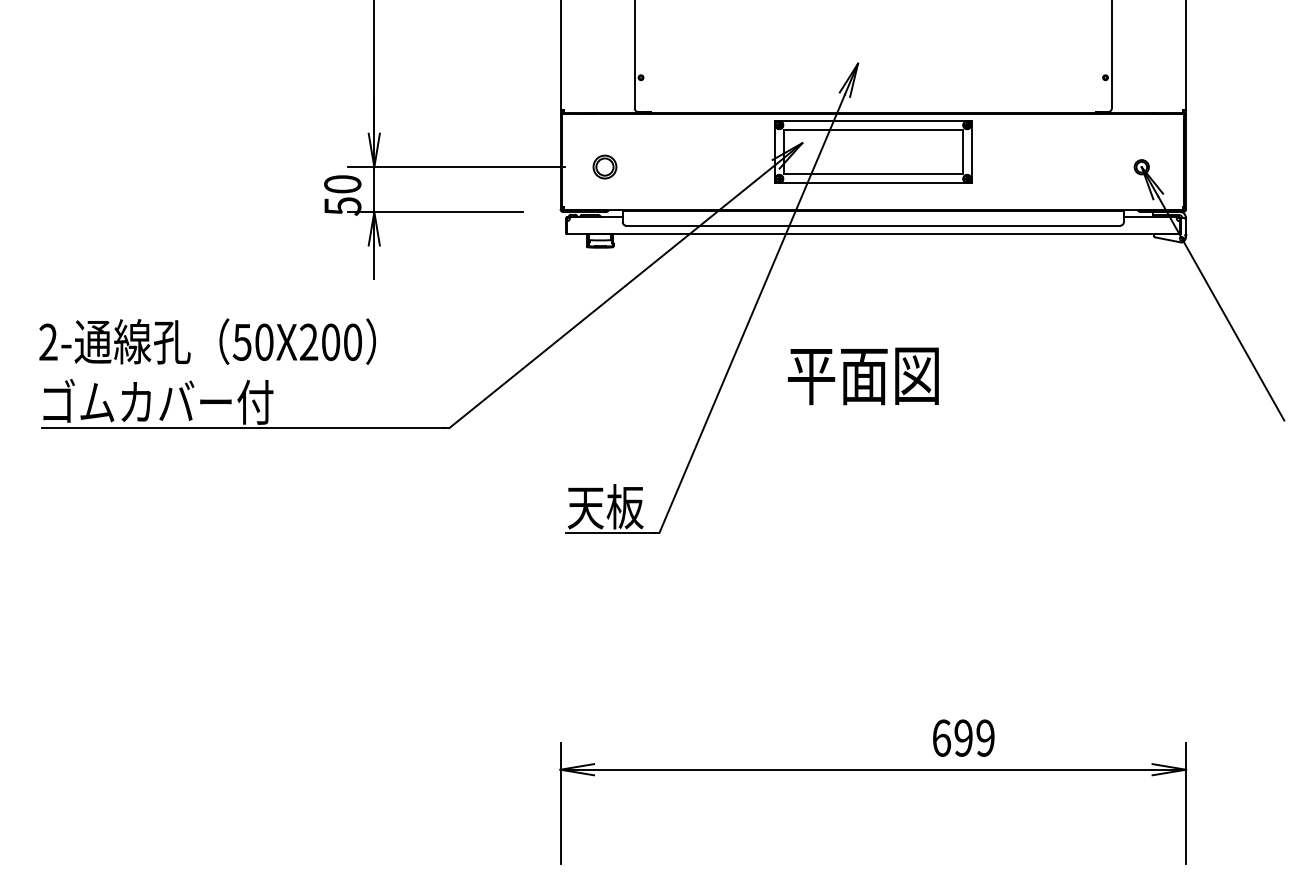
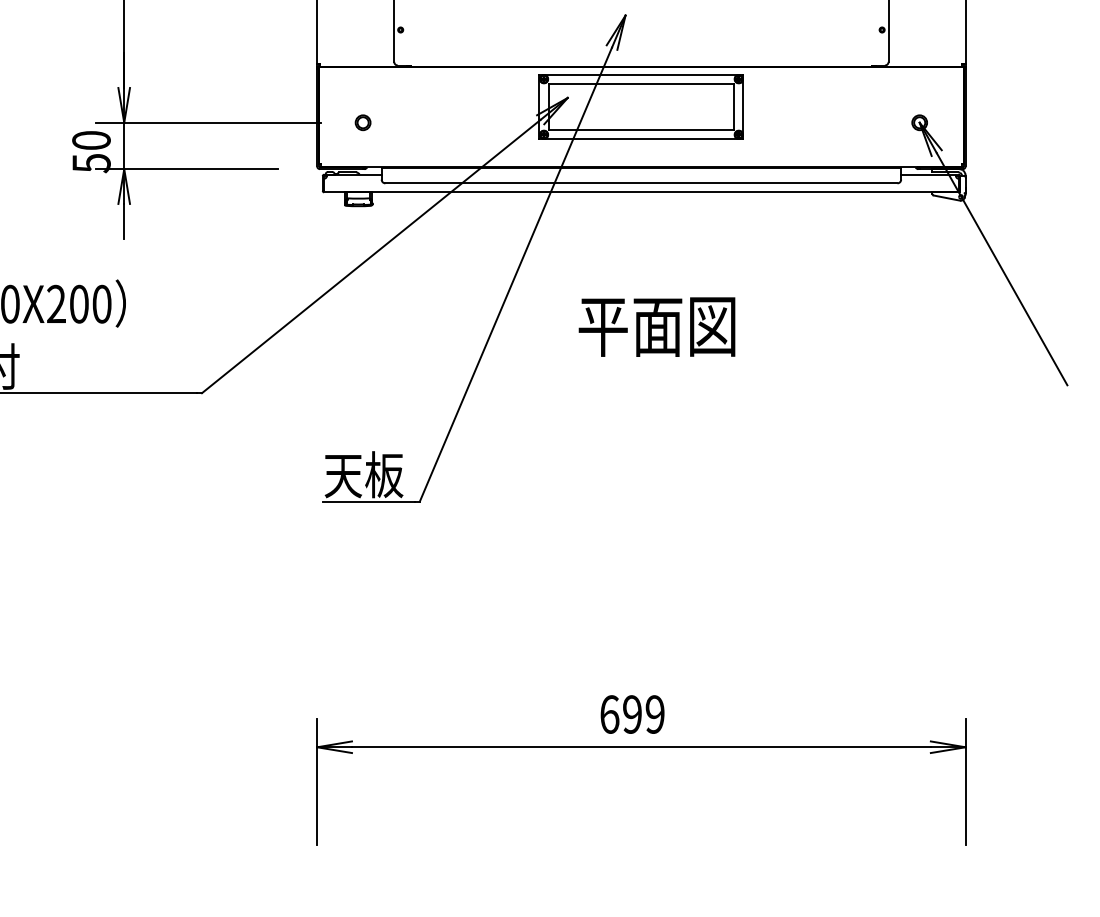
part: (604, 167) -> (362, 123), size x0.62
text: (862, 376) -> (656, 327), moved
text: (963, 737) -> (632, 713), moved

